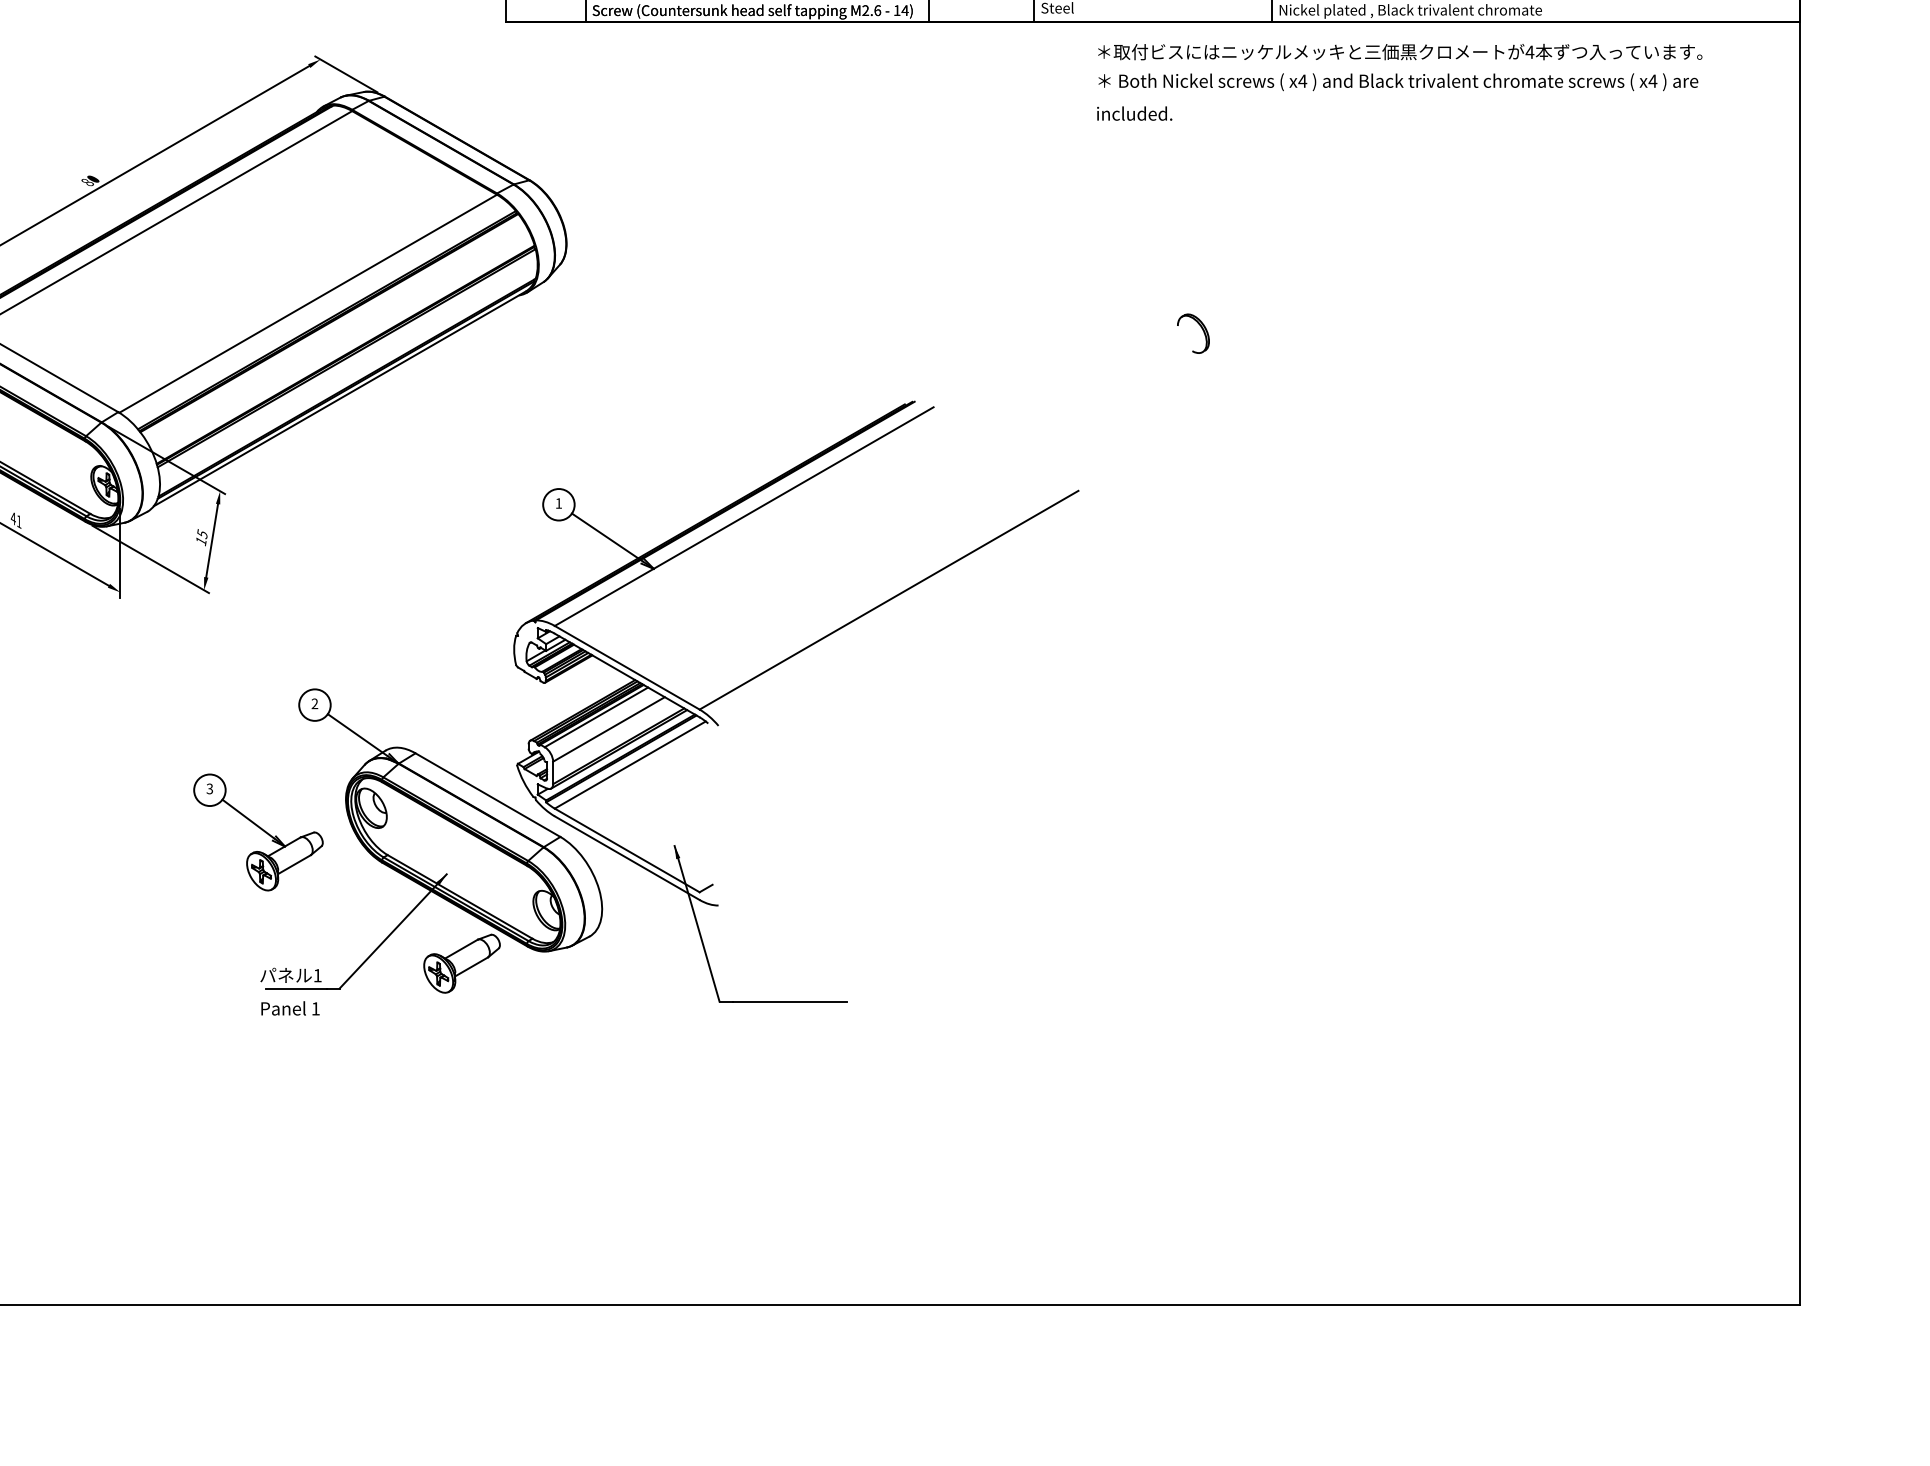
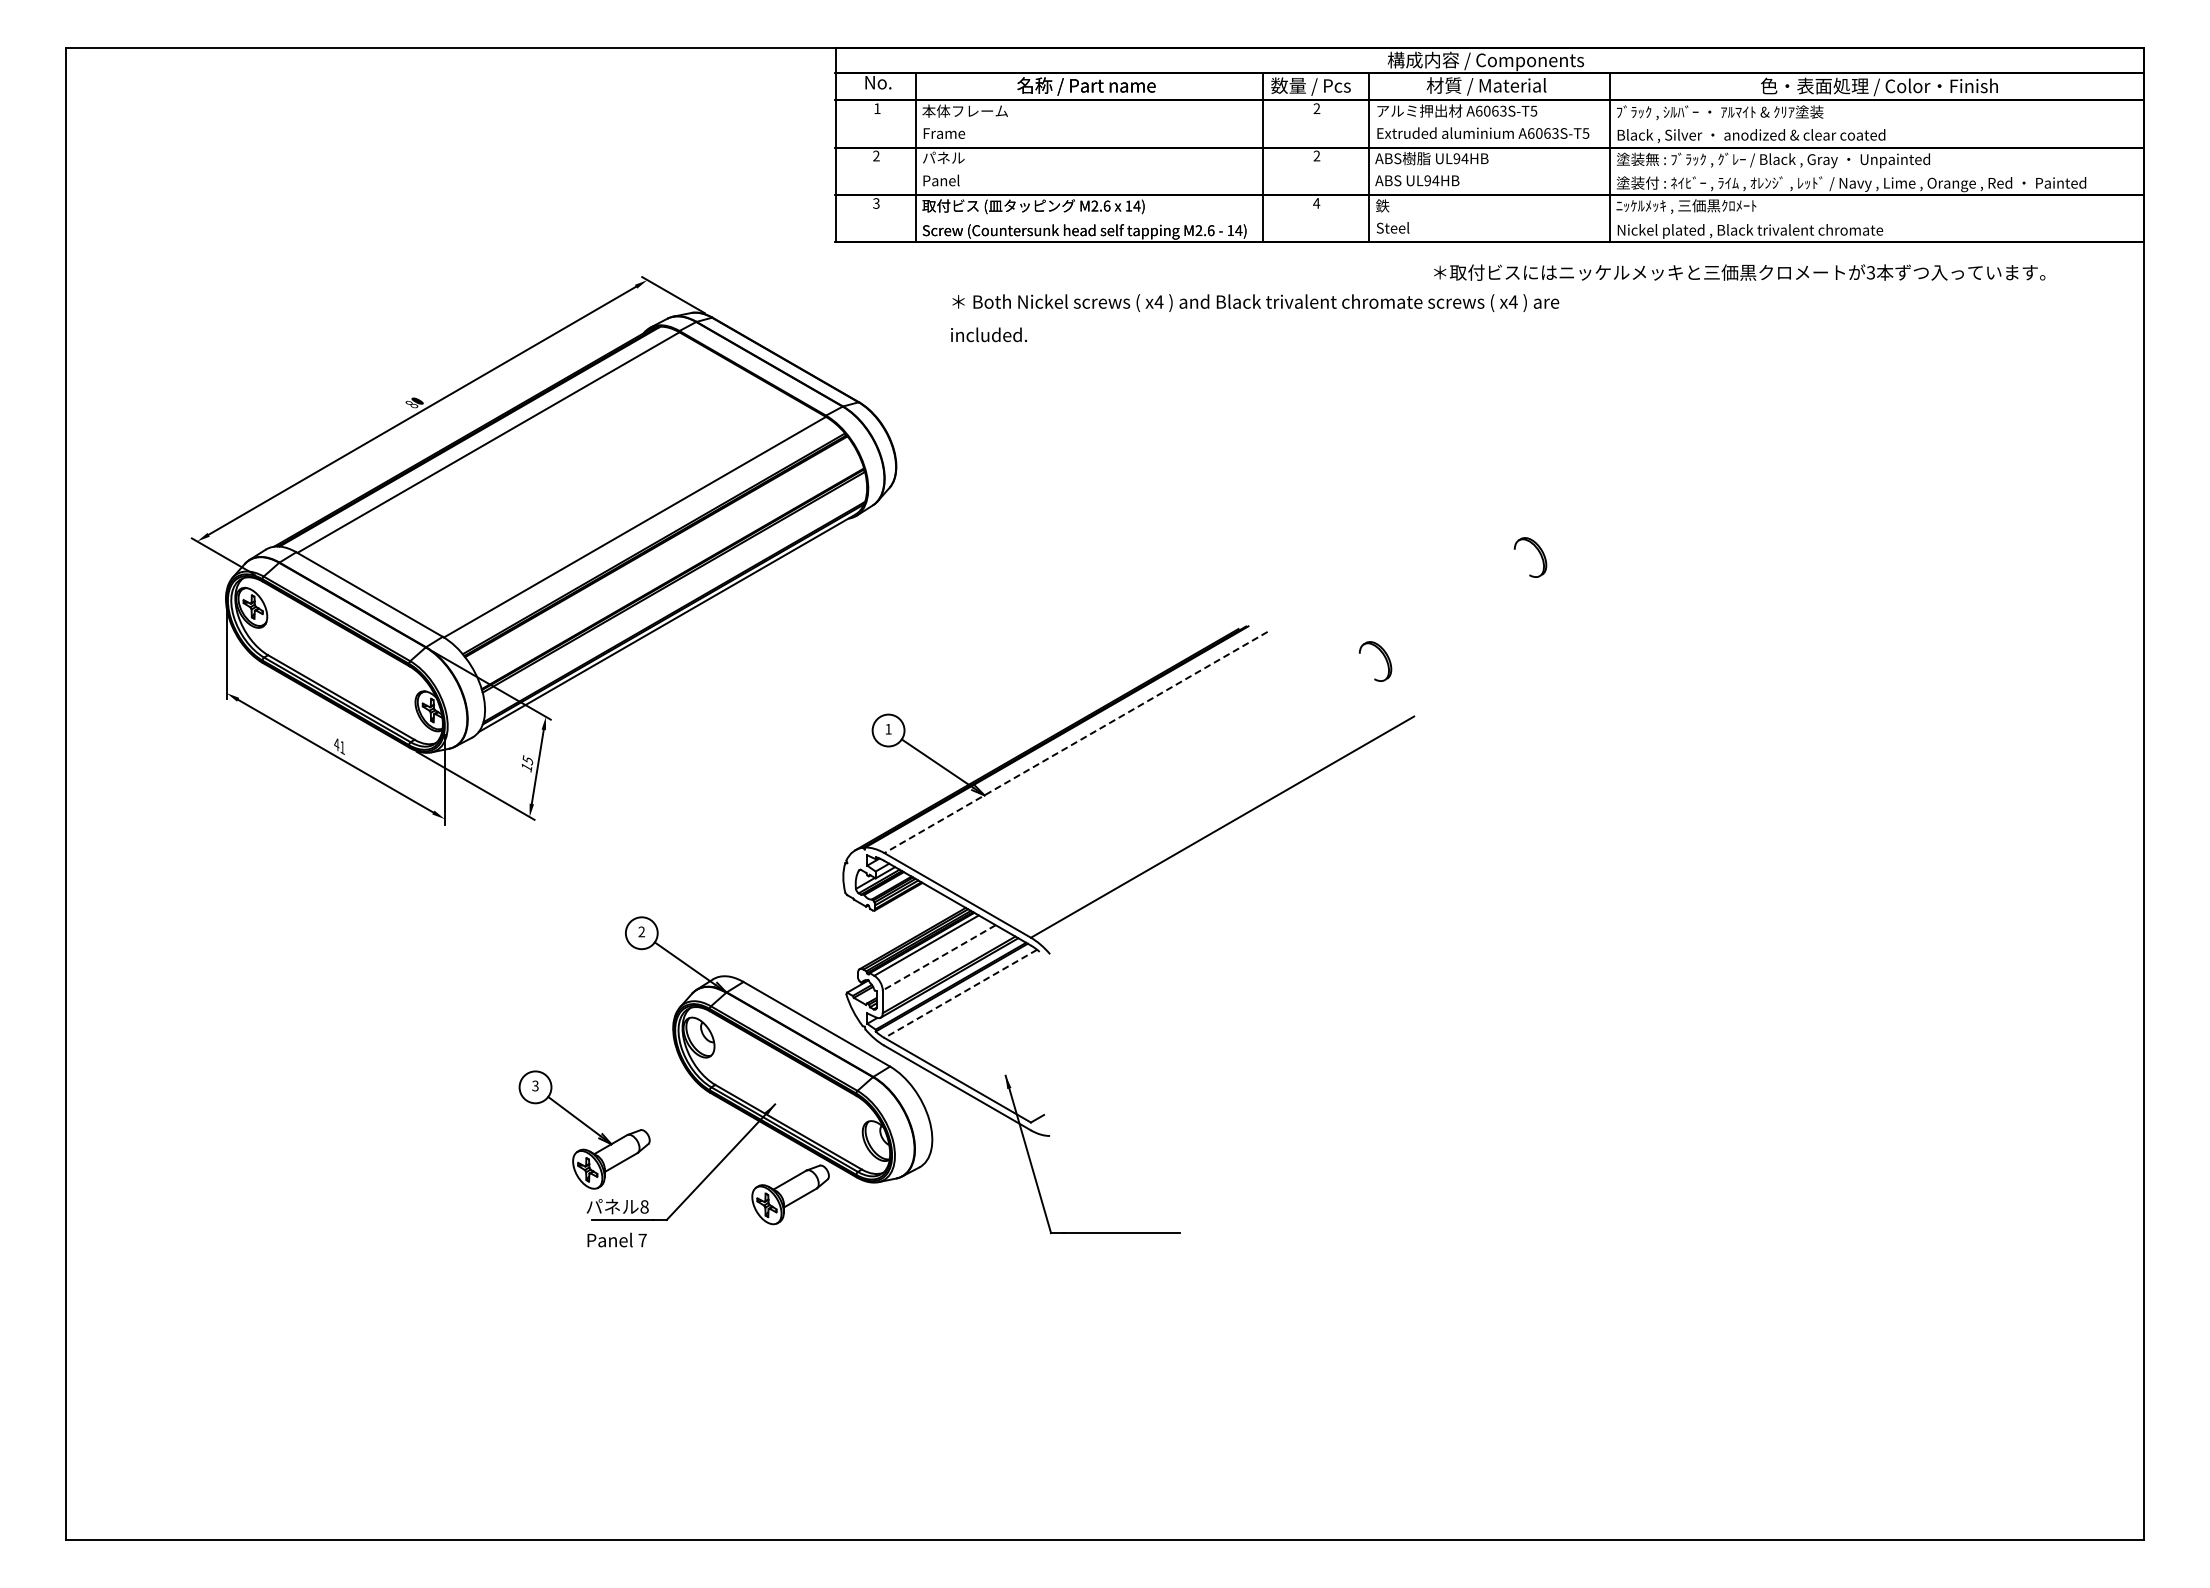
text: (1529, 51) -> (1870, 272), 4 -> 3
text: (1398, 97) -> (1255, 318), moved
part: (1048, 431) -> (1383, 656), added
line: (743, 516) -> (1075, 742), solid -> dashed
line: (608, 730) -> (938, 958), solid -> dashed
line: (629, 765) -> (960, 994), solid -> dashed
part: (258, 831) -> (584, 1129), moved
text: (317, 975) -> (644, 1206), 1 -> 8
text: (315, 1008) -> (642, 1240), 1 -> 7

